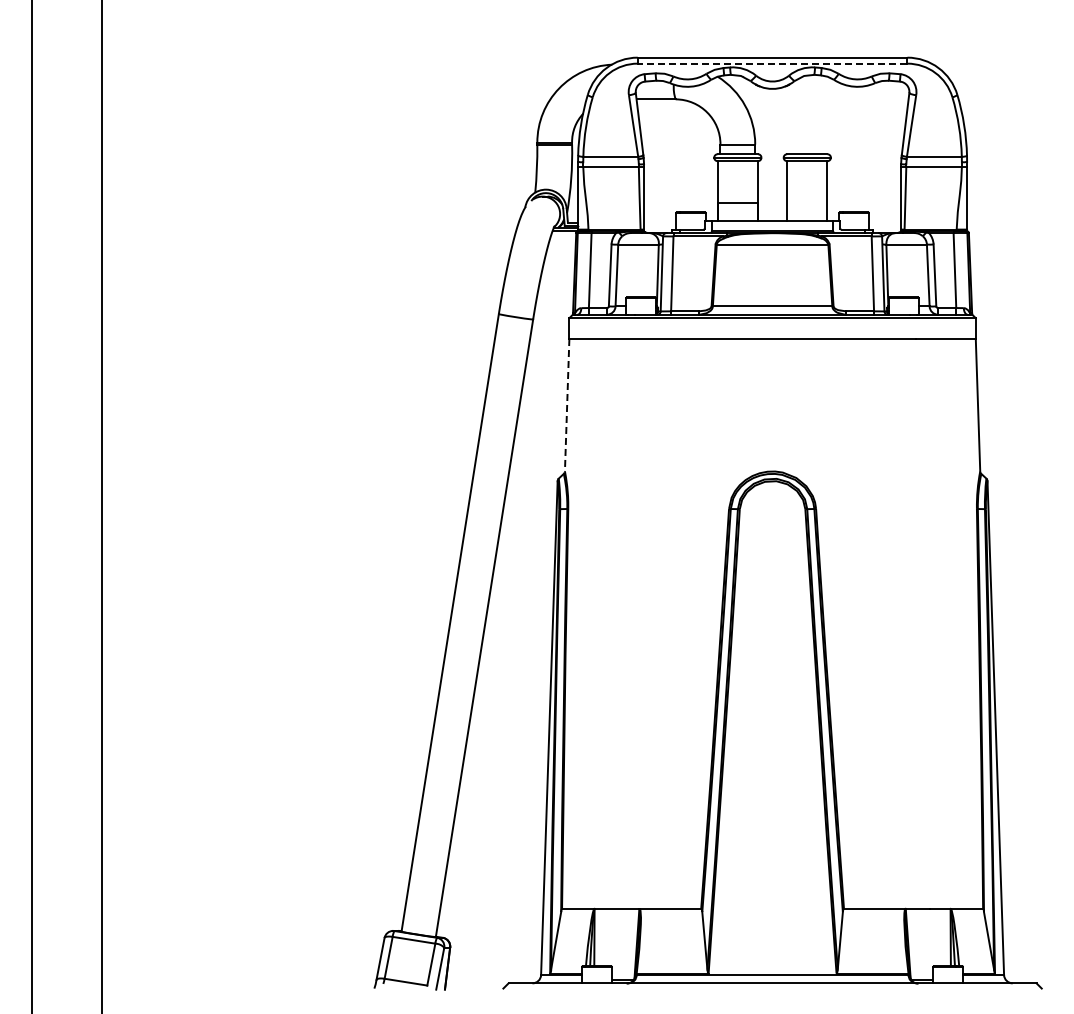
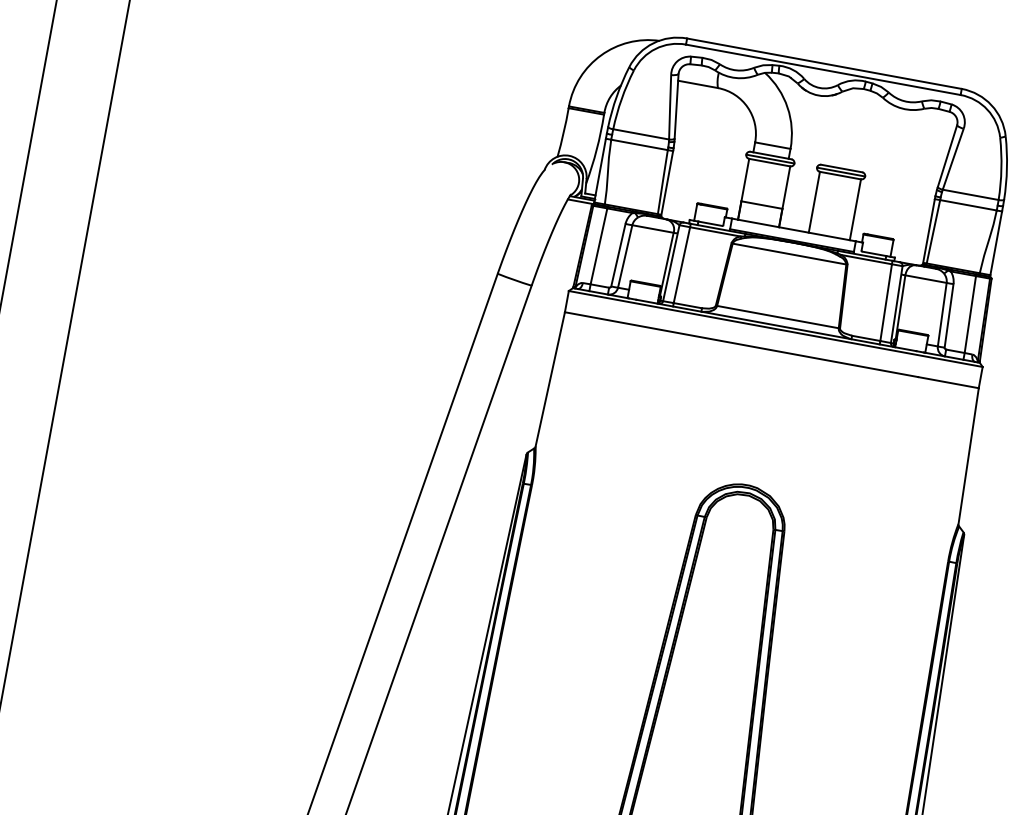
line: (772, 63) -> (823, 69), dashed -> solid
line: (567, 405) -> (550, 379), dashed -> solid

